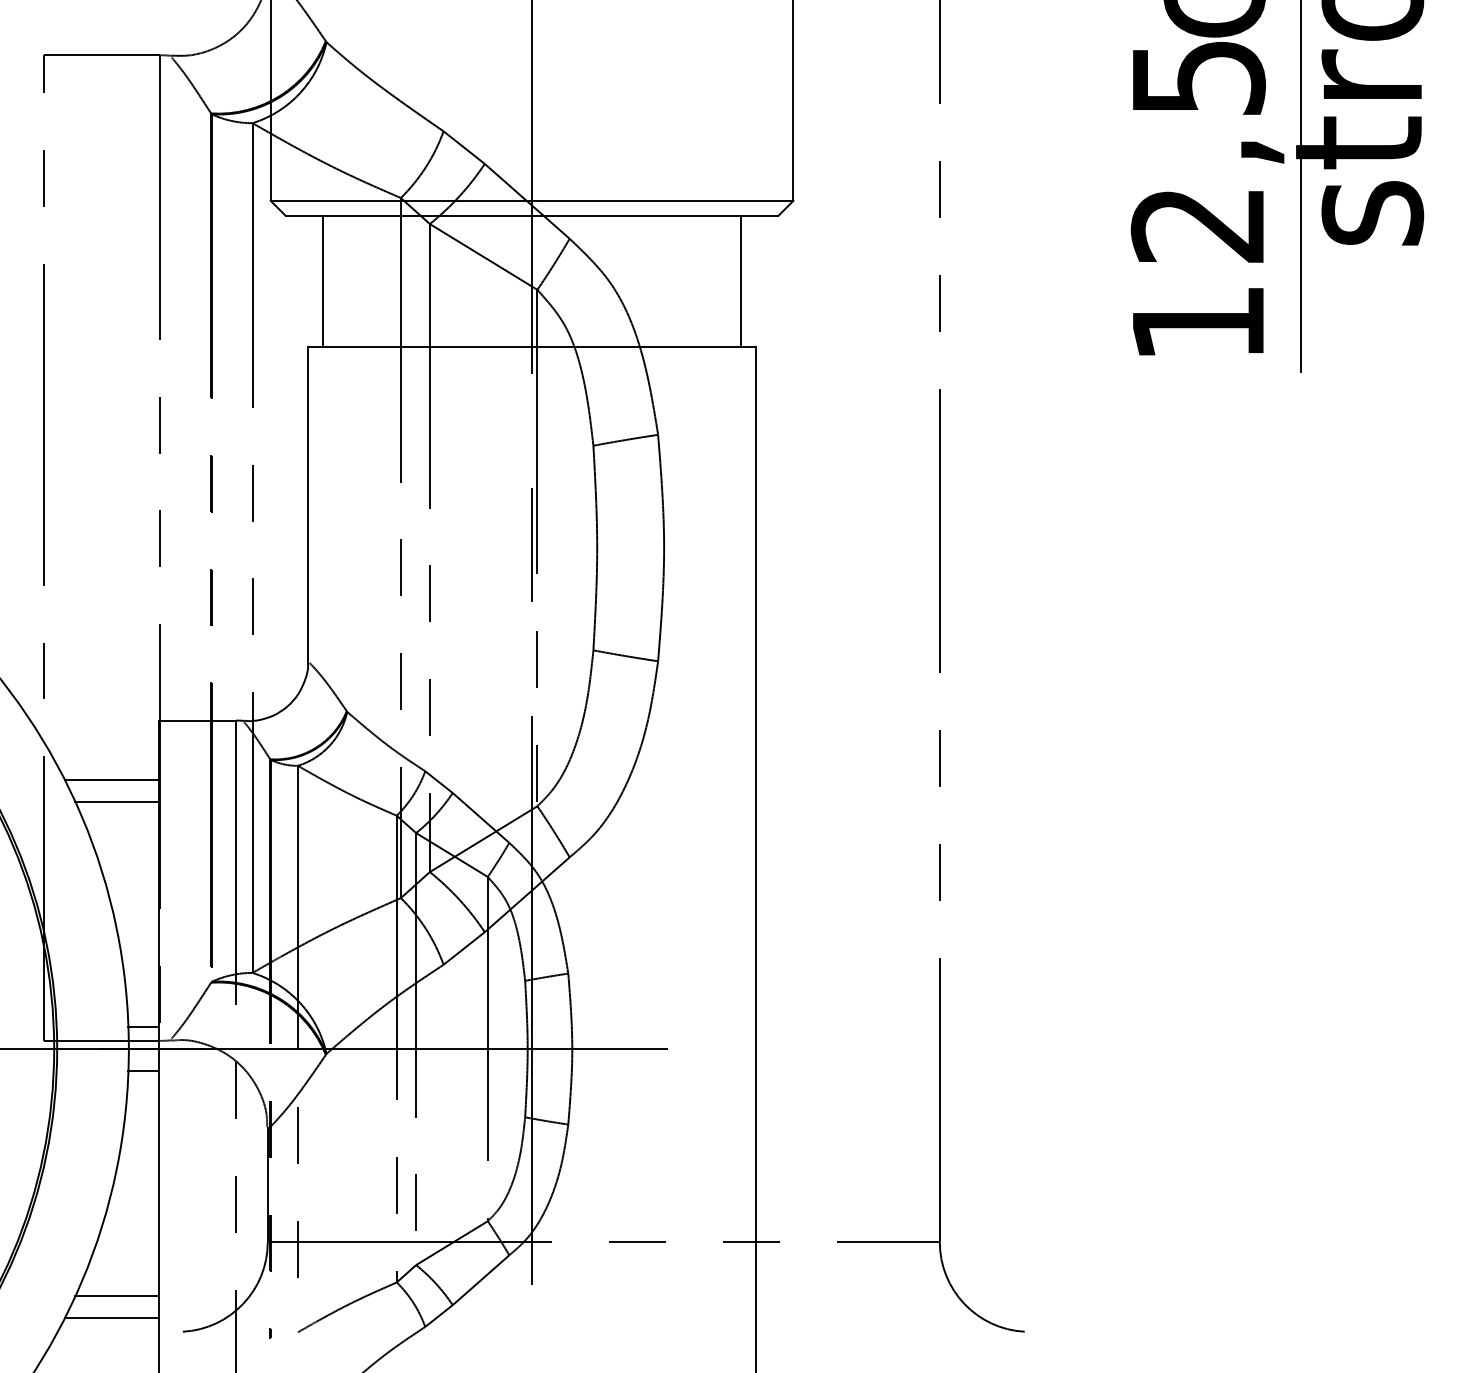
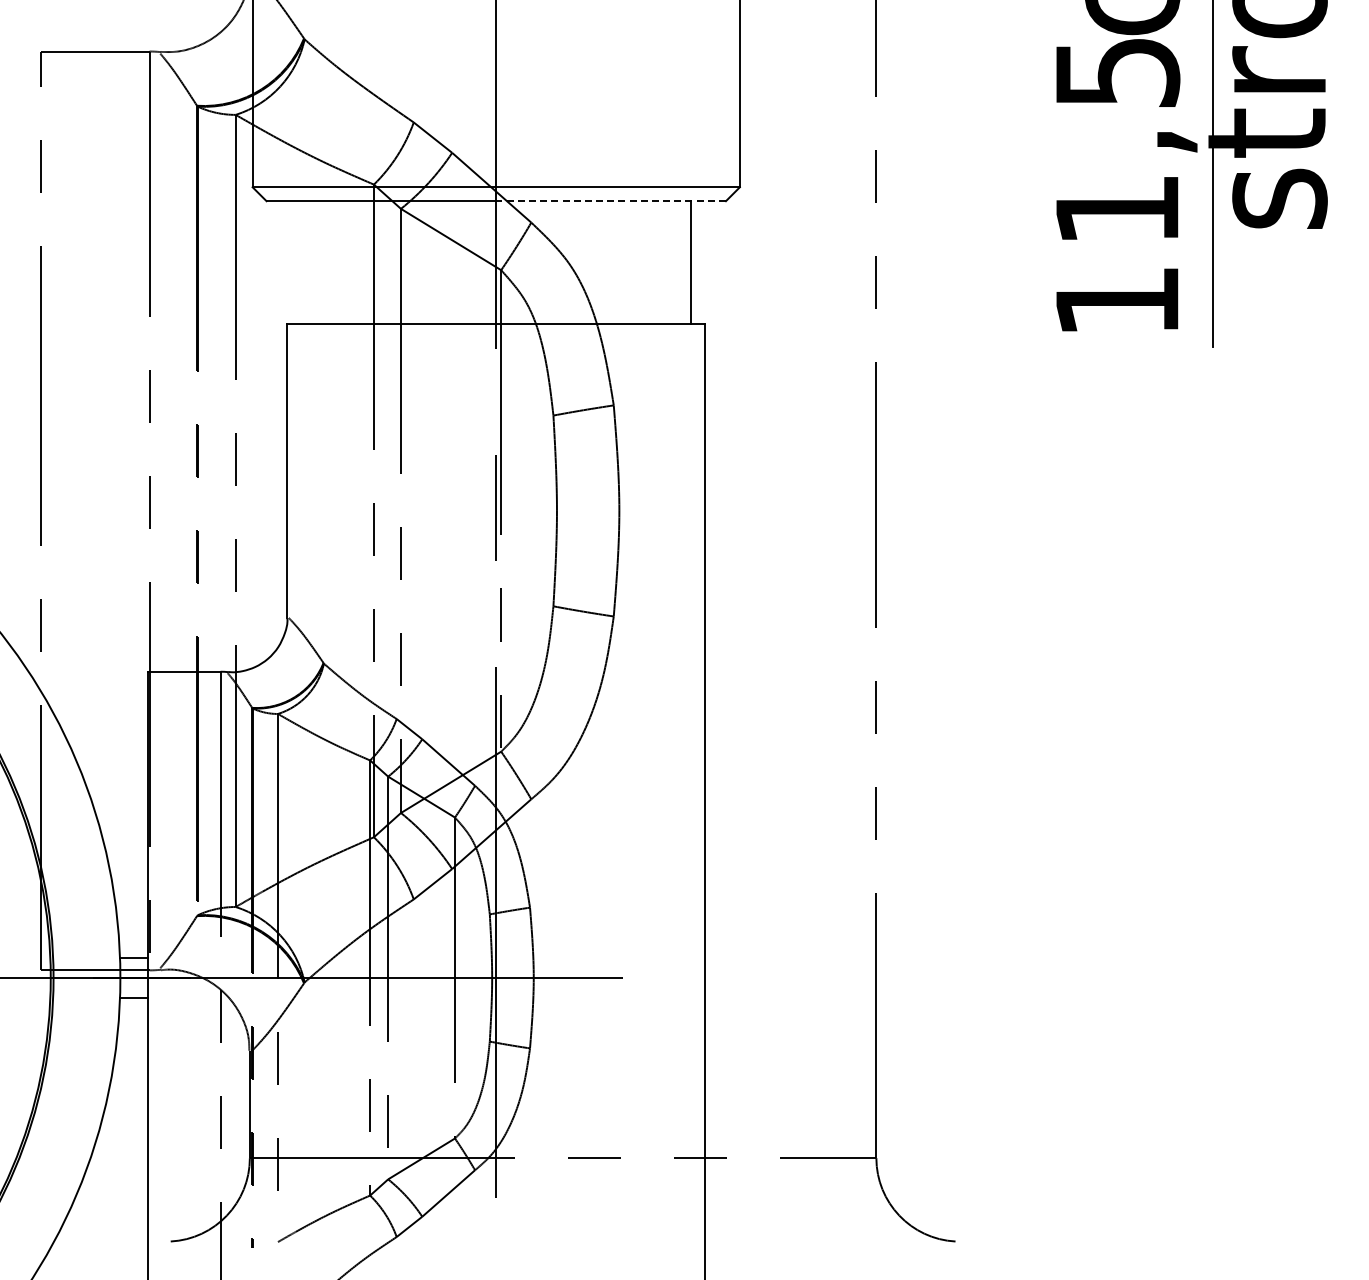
line: (655, 216) -> (611, 201), solid -> dashed
text: (1197, 225) -> (1116, 210), 12,5 -> 11,5
line: (323, 281) -> (301, 262), removed
line: (111, 780) -> (104, 727), removed
line: (117, 801) -> (109, 747), removed
line: (117, 1296) -> (109, 1208), removed
line: (111, 1317) -> (104, 1228), removed

